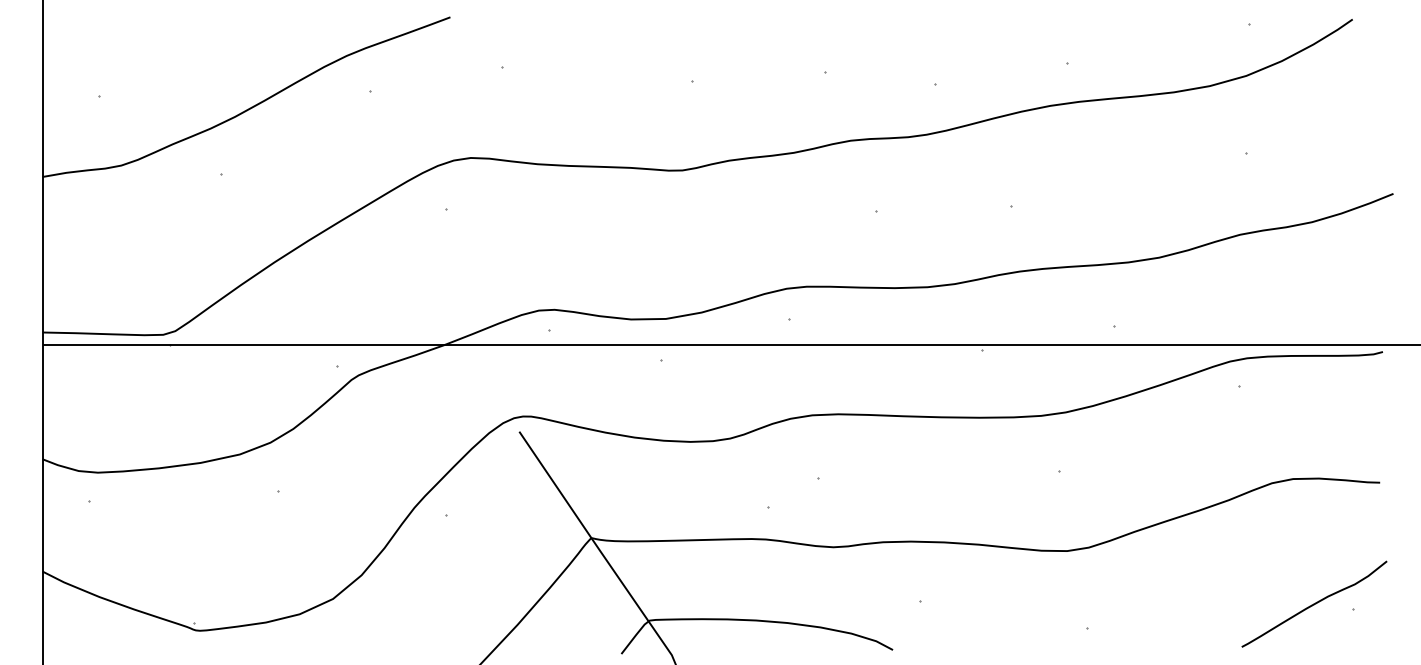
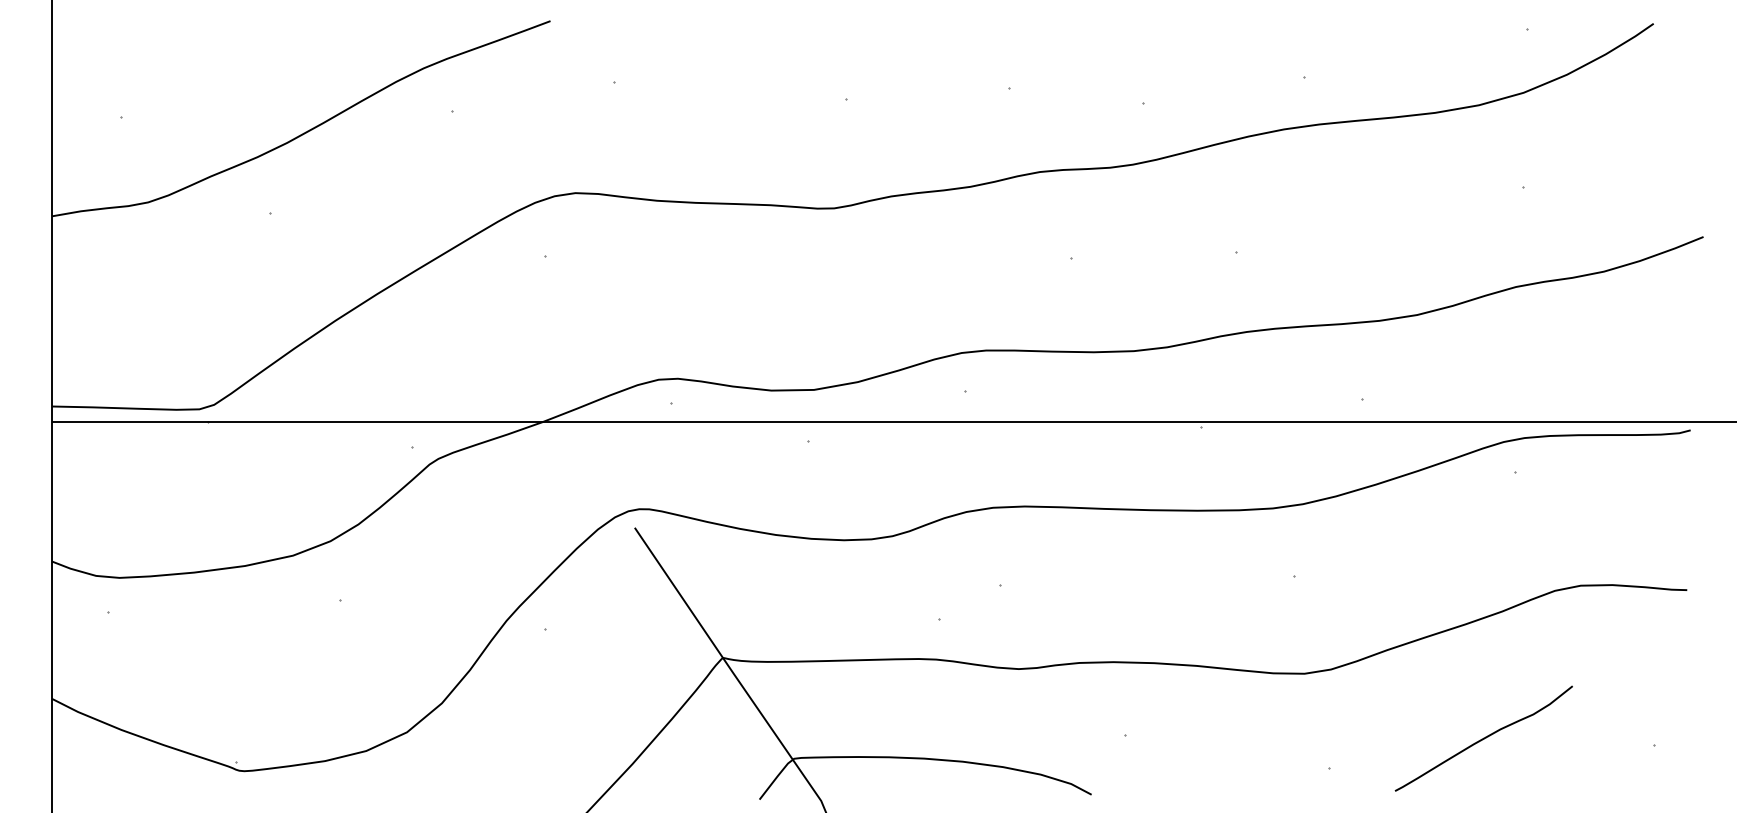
curve: (1314, 604) -> (1483, 738), moved

